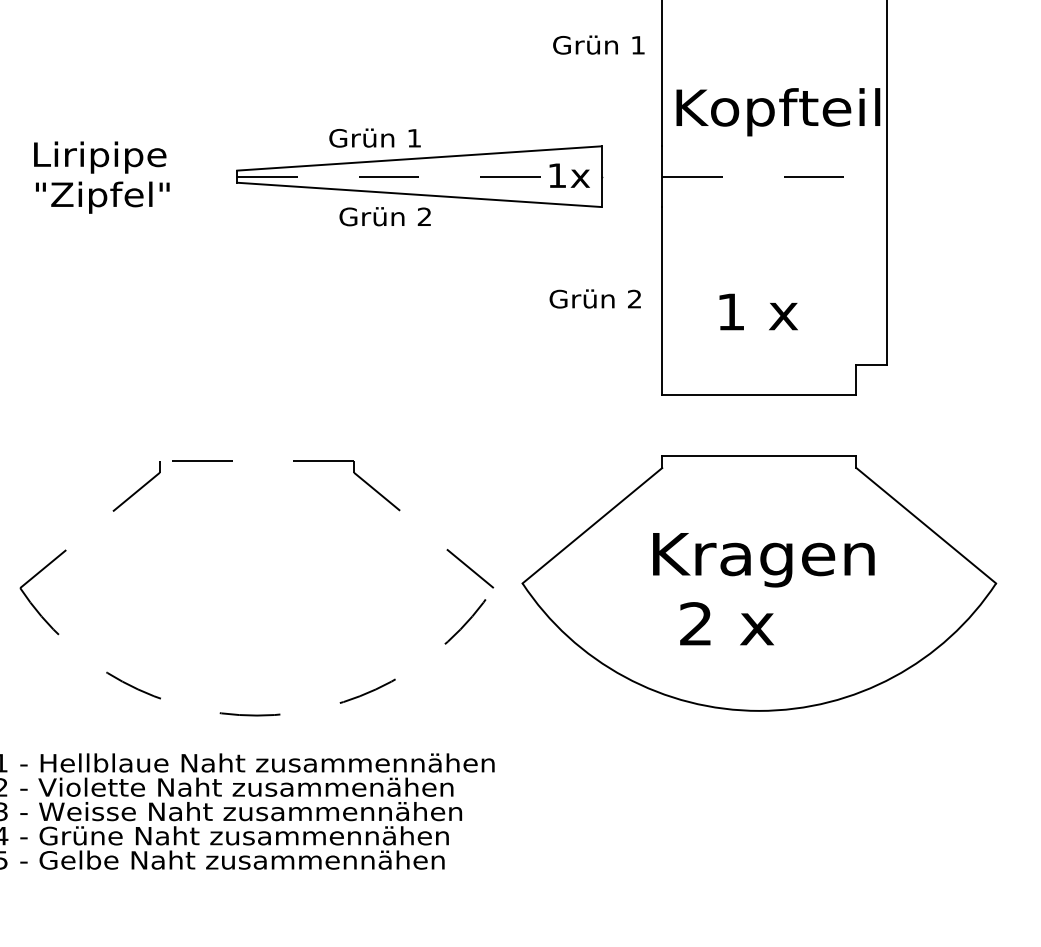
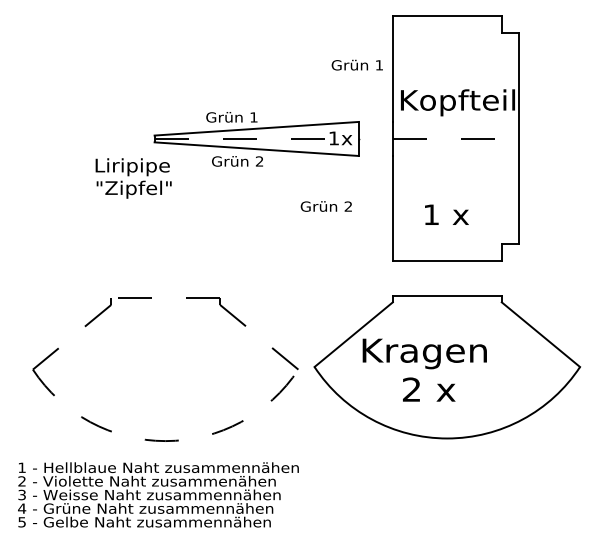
text: (101, 177) -> (133, 178), moved
text: (593, 298) -> (325, 206), moved
text: (763, 559) -> (424, 353), moved

